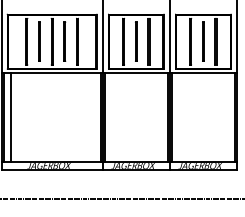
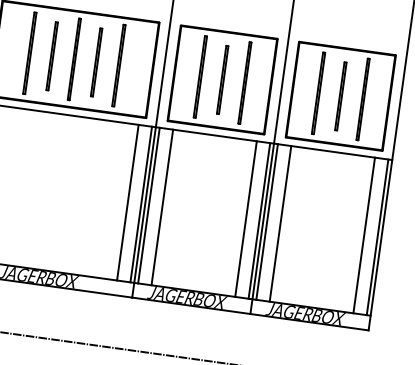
line: (93, 117) -> (128, 203), added
line: (112, 117) -> (162, 207), added
line: (160, 117) -> (246, 219), added
line: (179, 117) -> (280, 224), added
line: (227, 117) -> (364, 235), added

